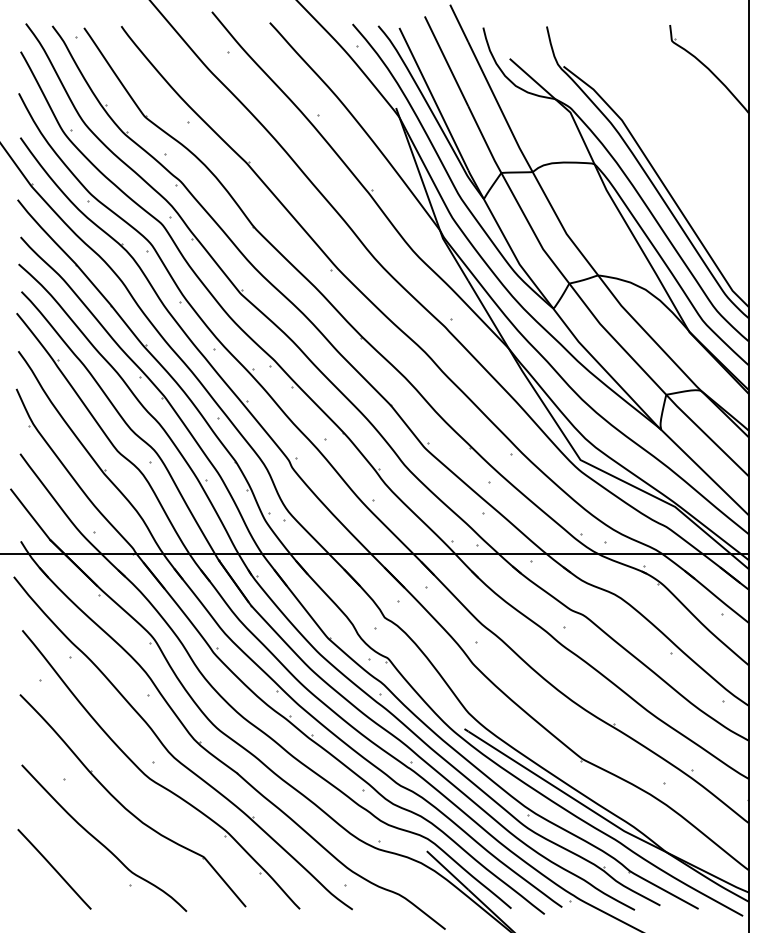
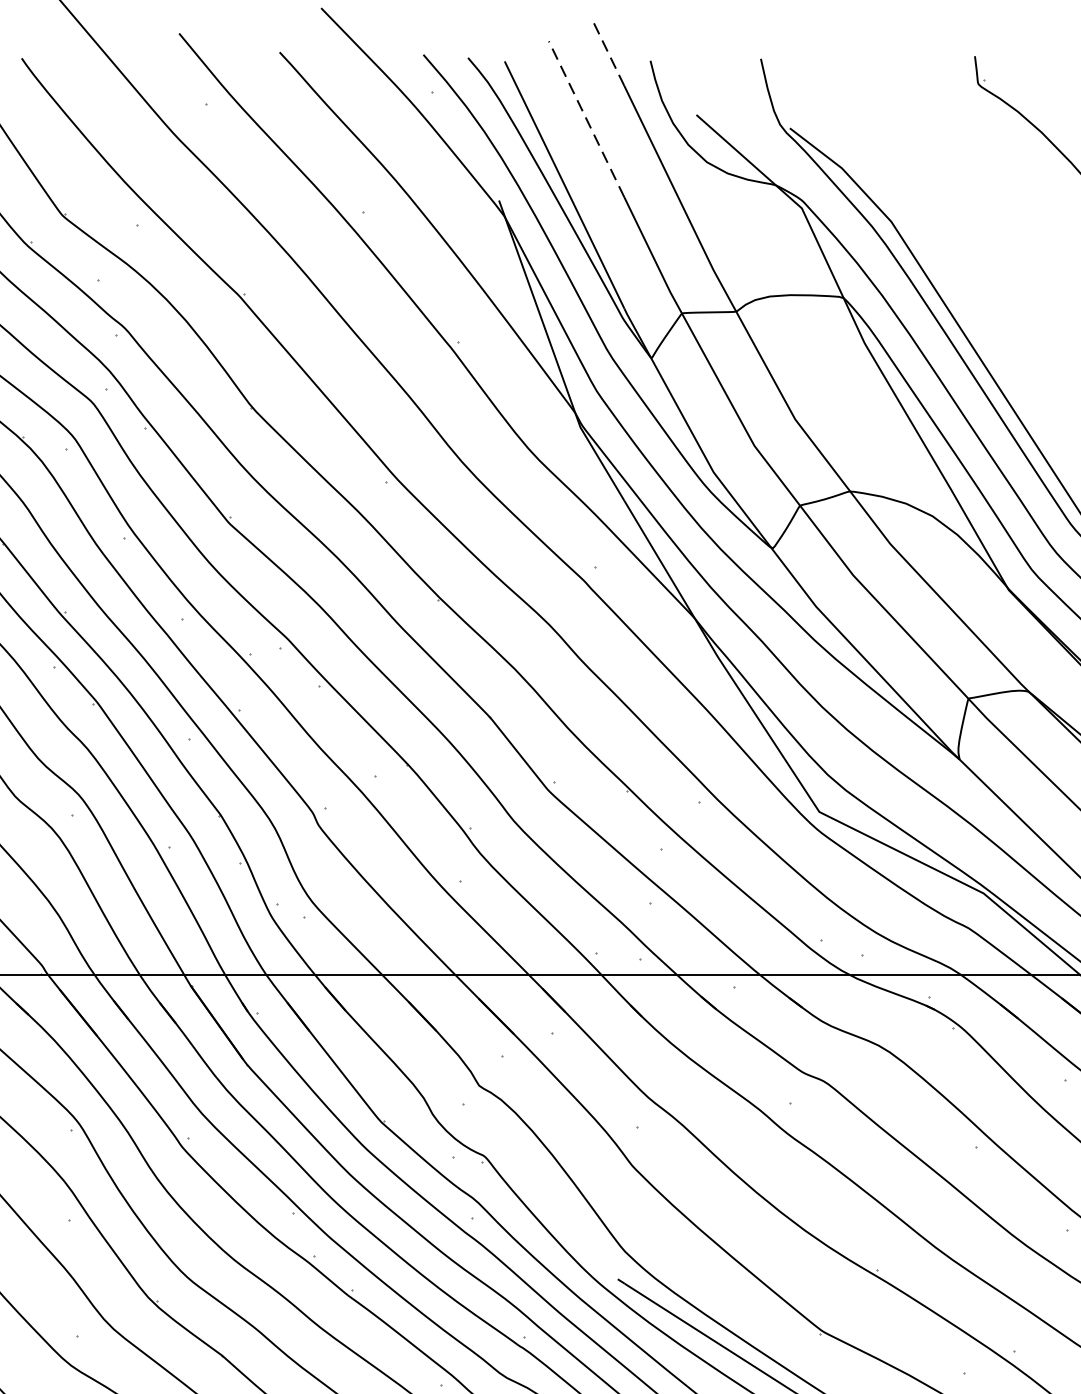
line: (459, 23) -> (609, 53), solid -> dashed
line: (446, 61) -> (586, 119), solid -> dashed

